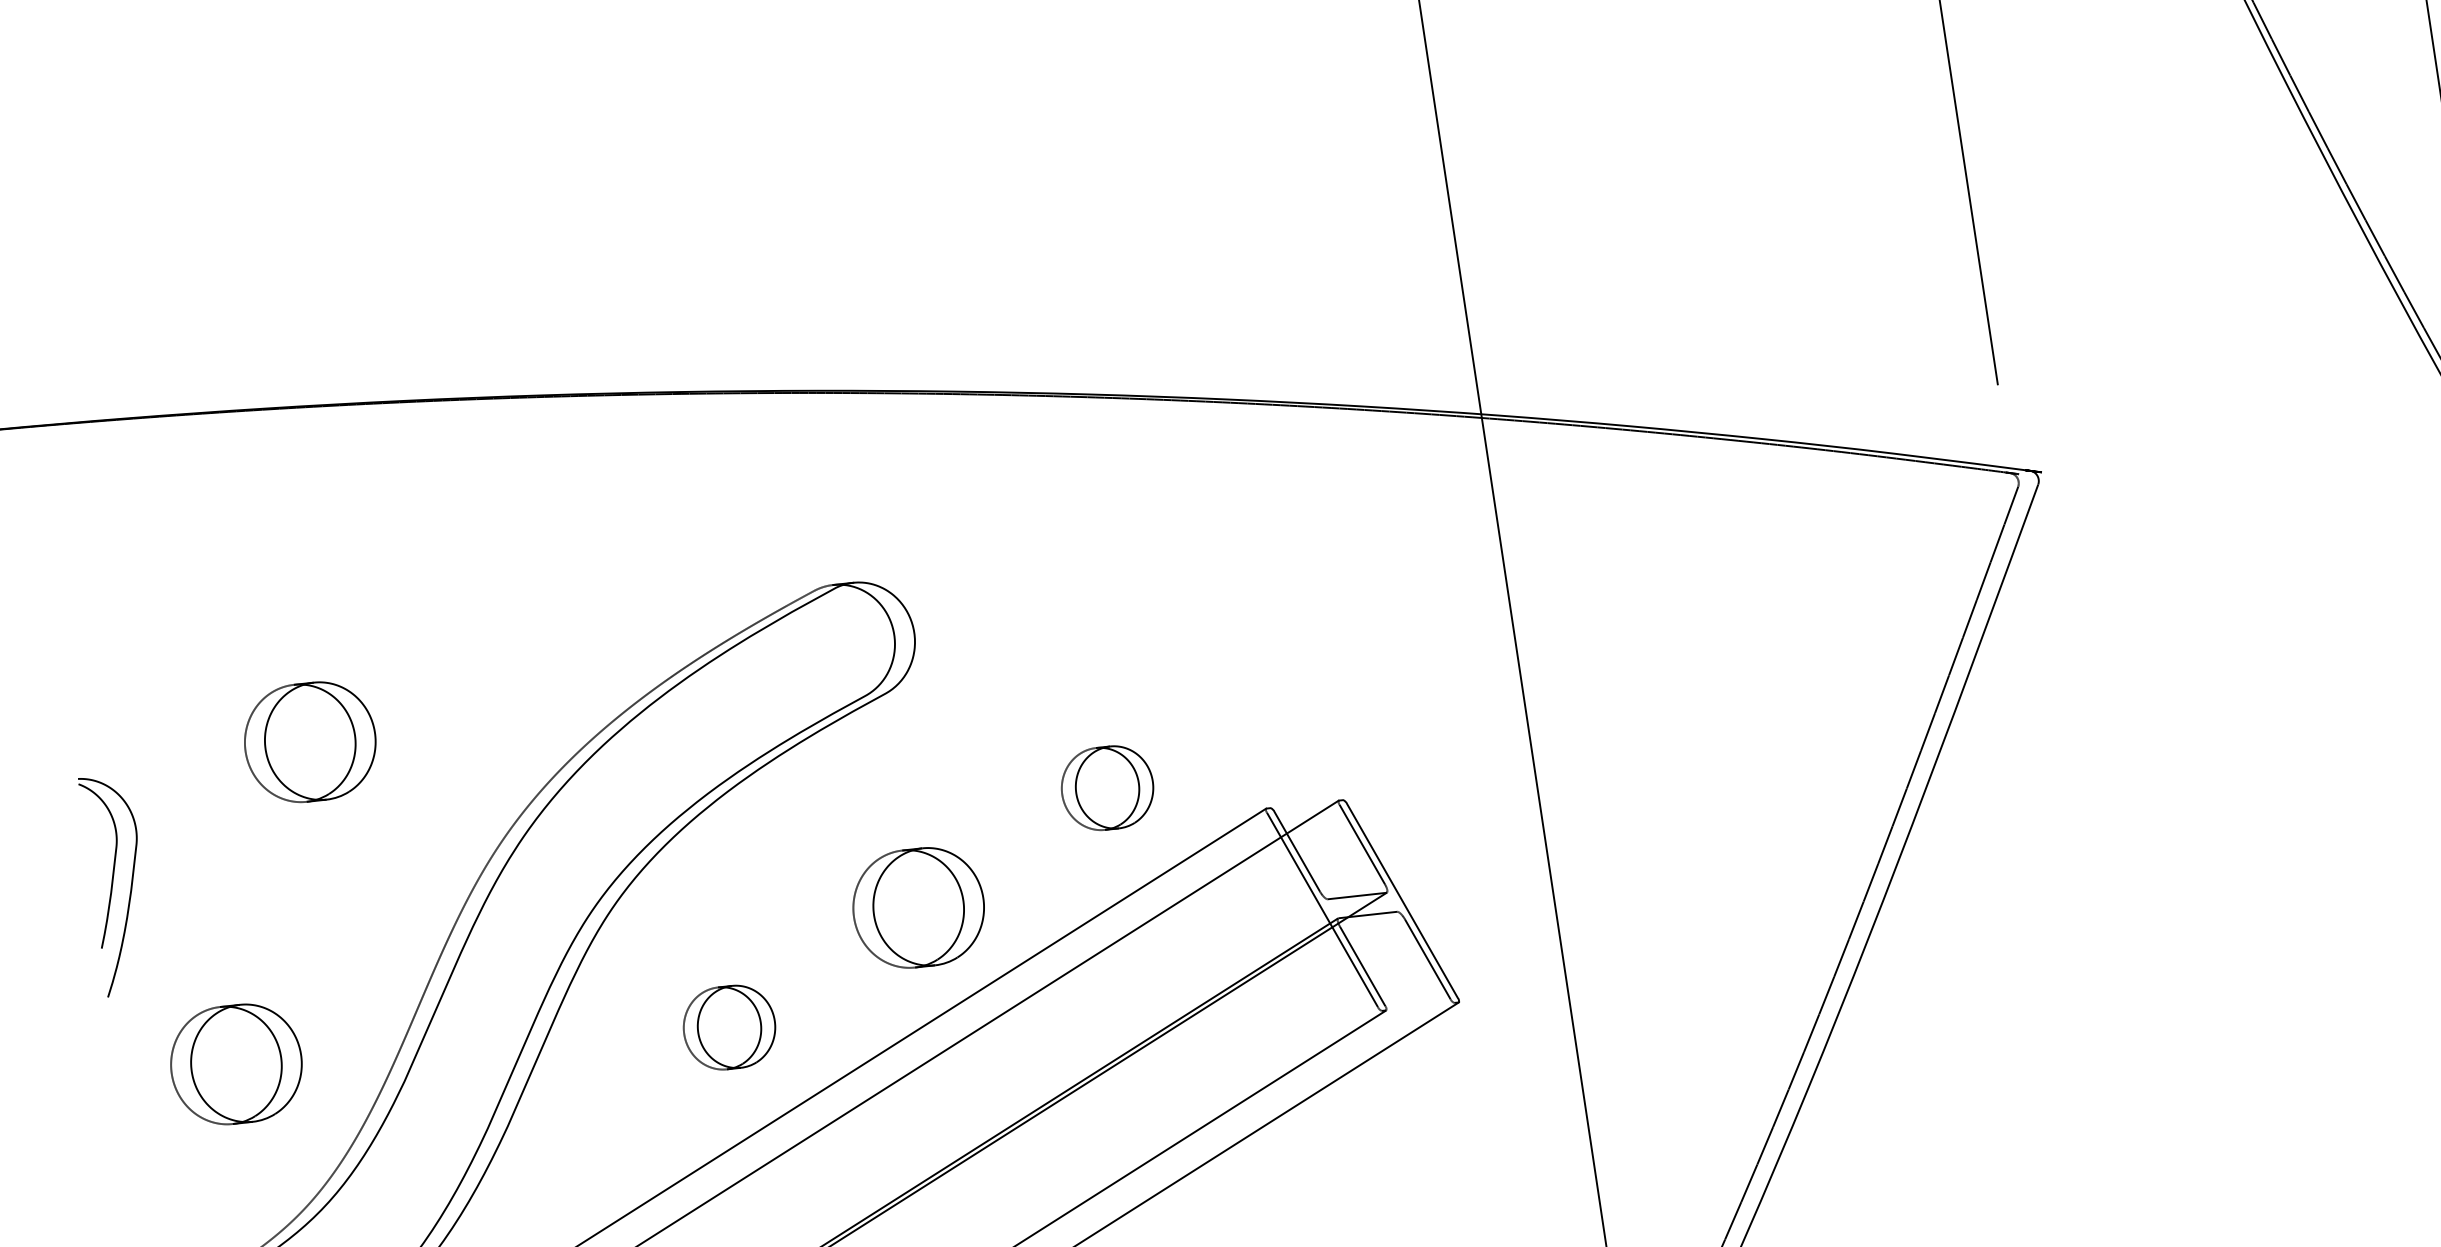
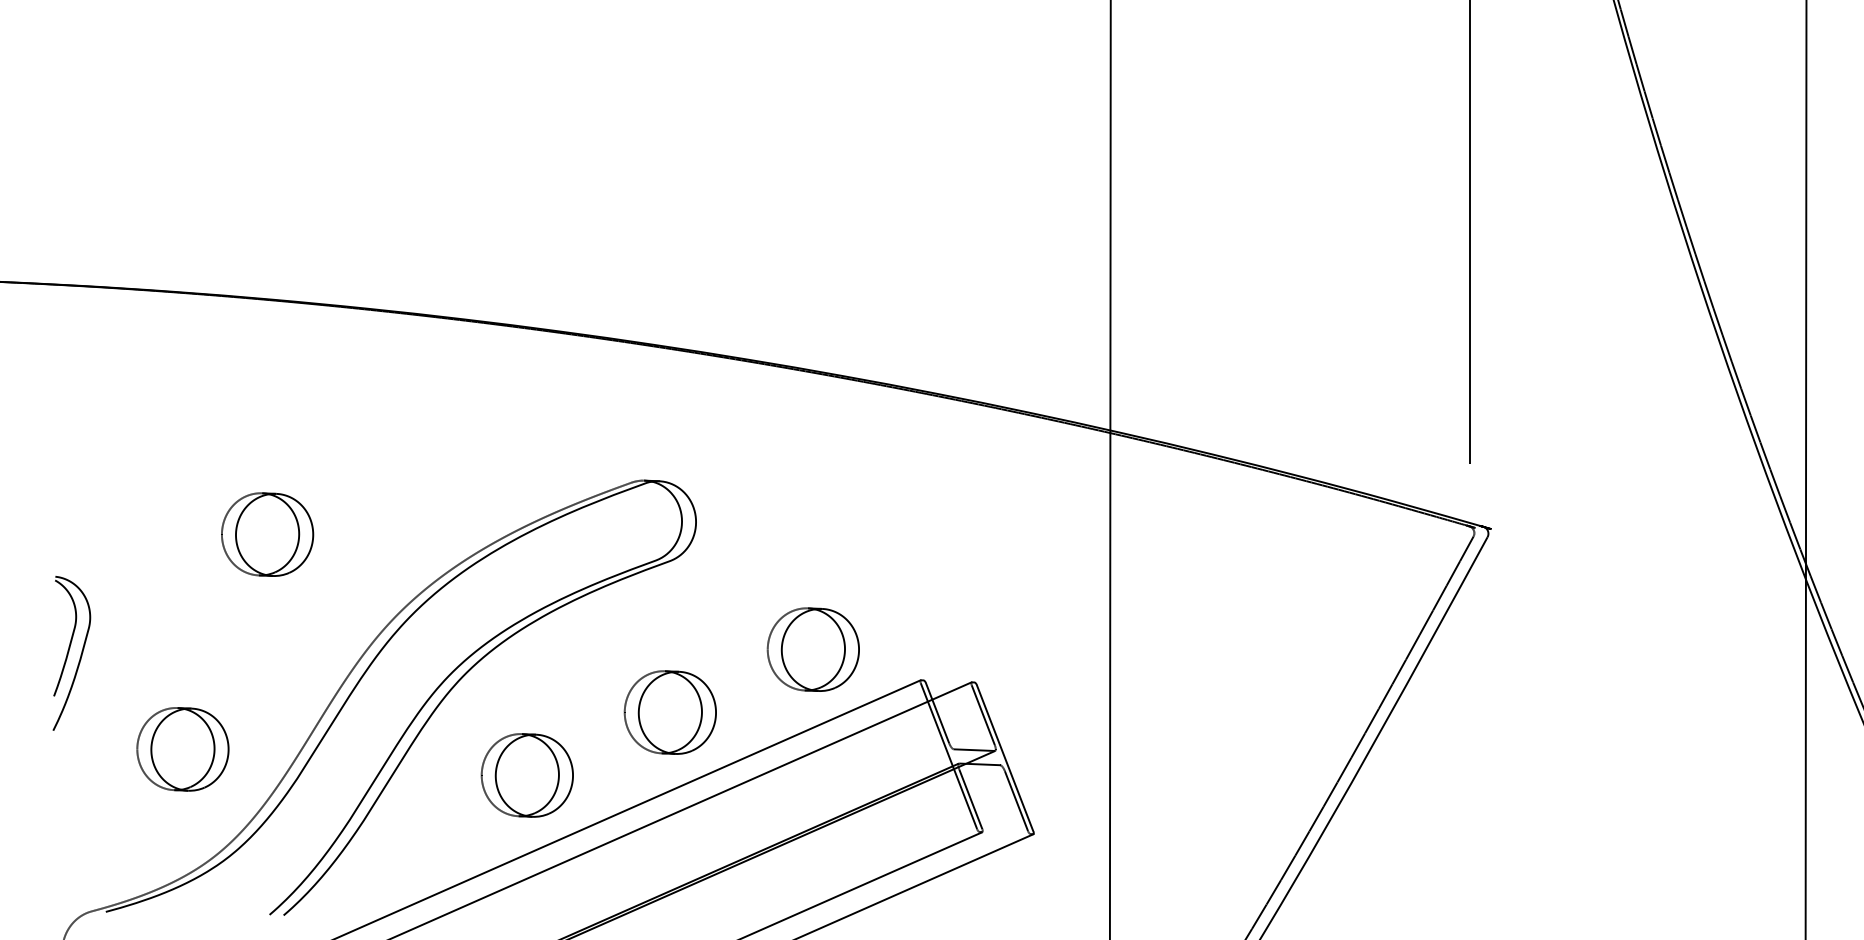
part: (1106, 788) -> (812, 649), size x1.43
part: (117, 884) -> (71, 653), moved
part: (728, 1027) -> (526, 775), size x1.43

